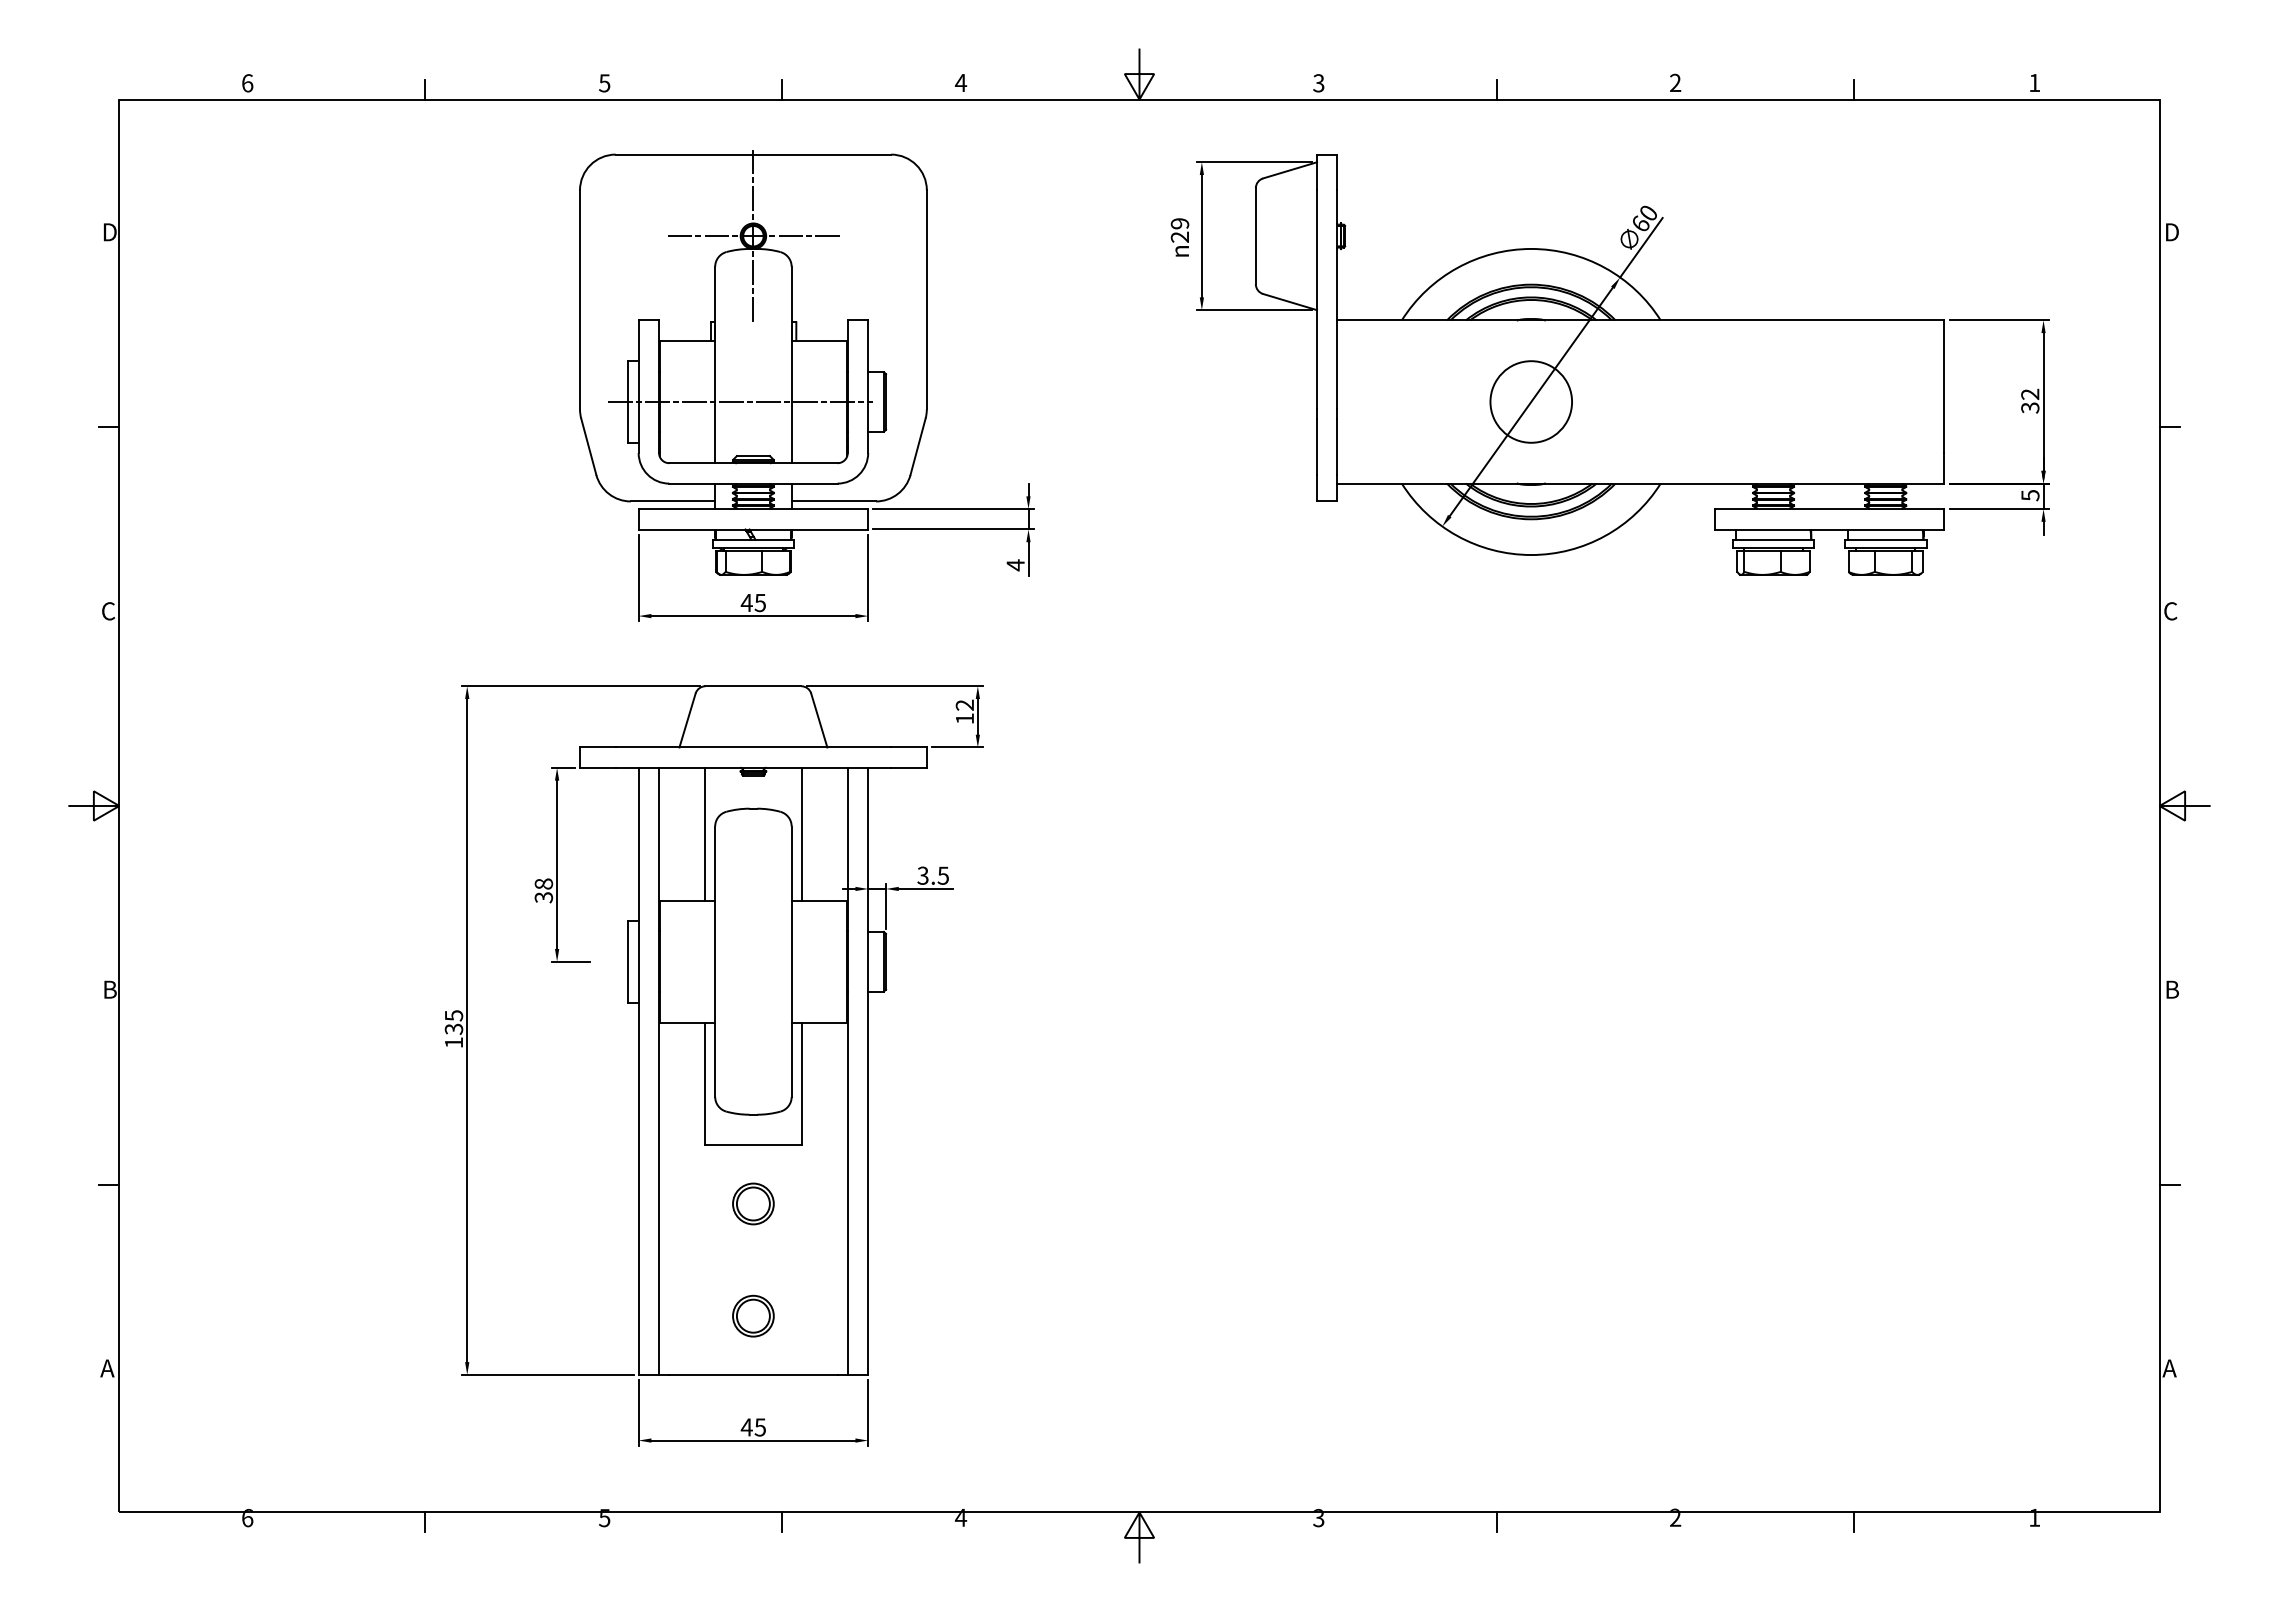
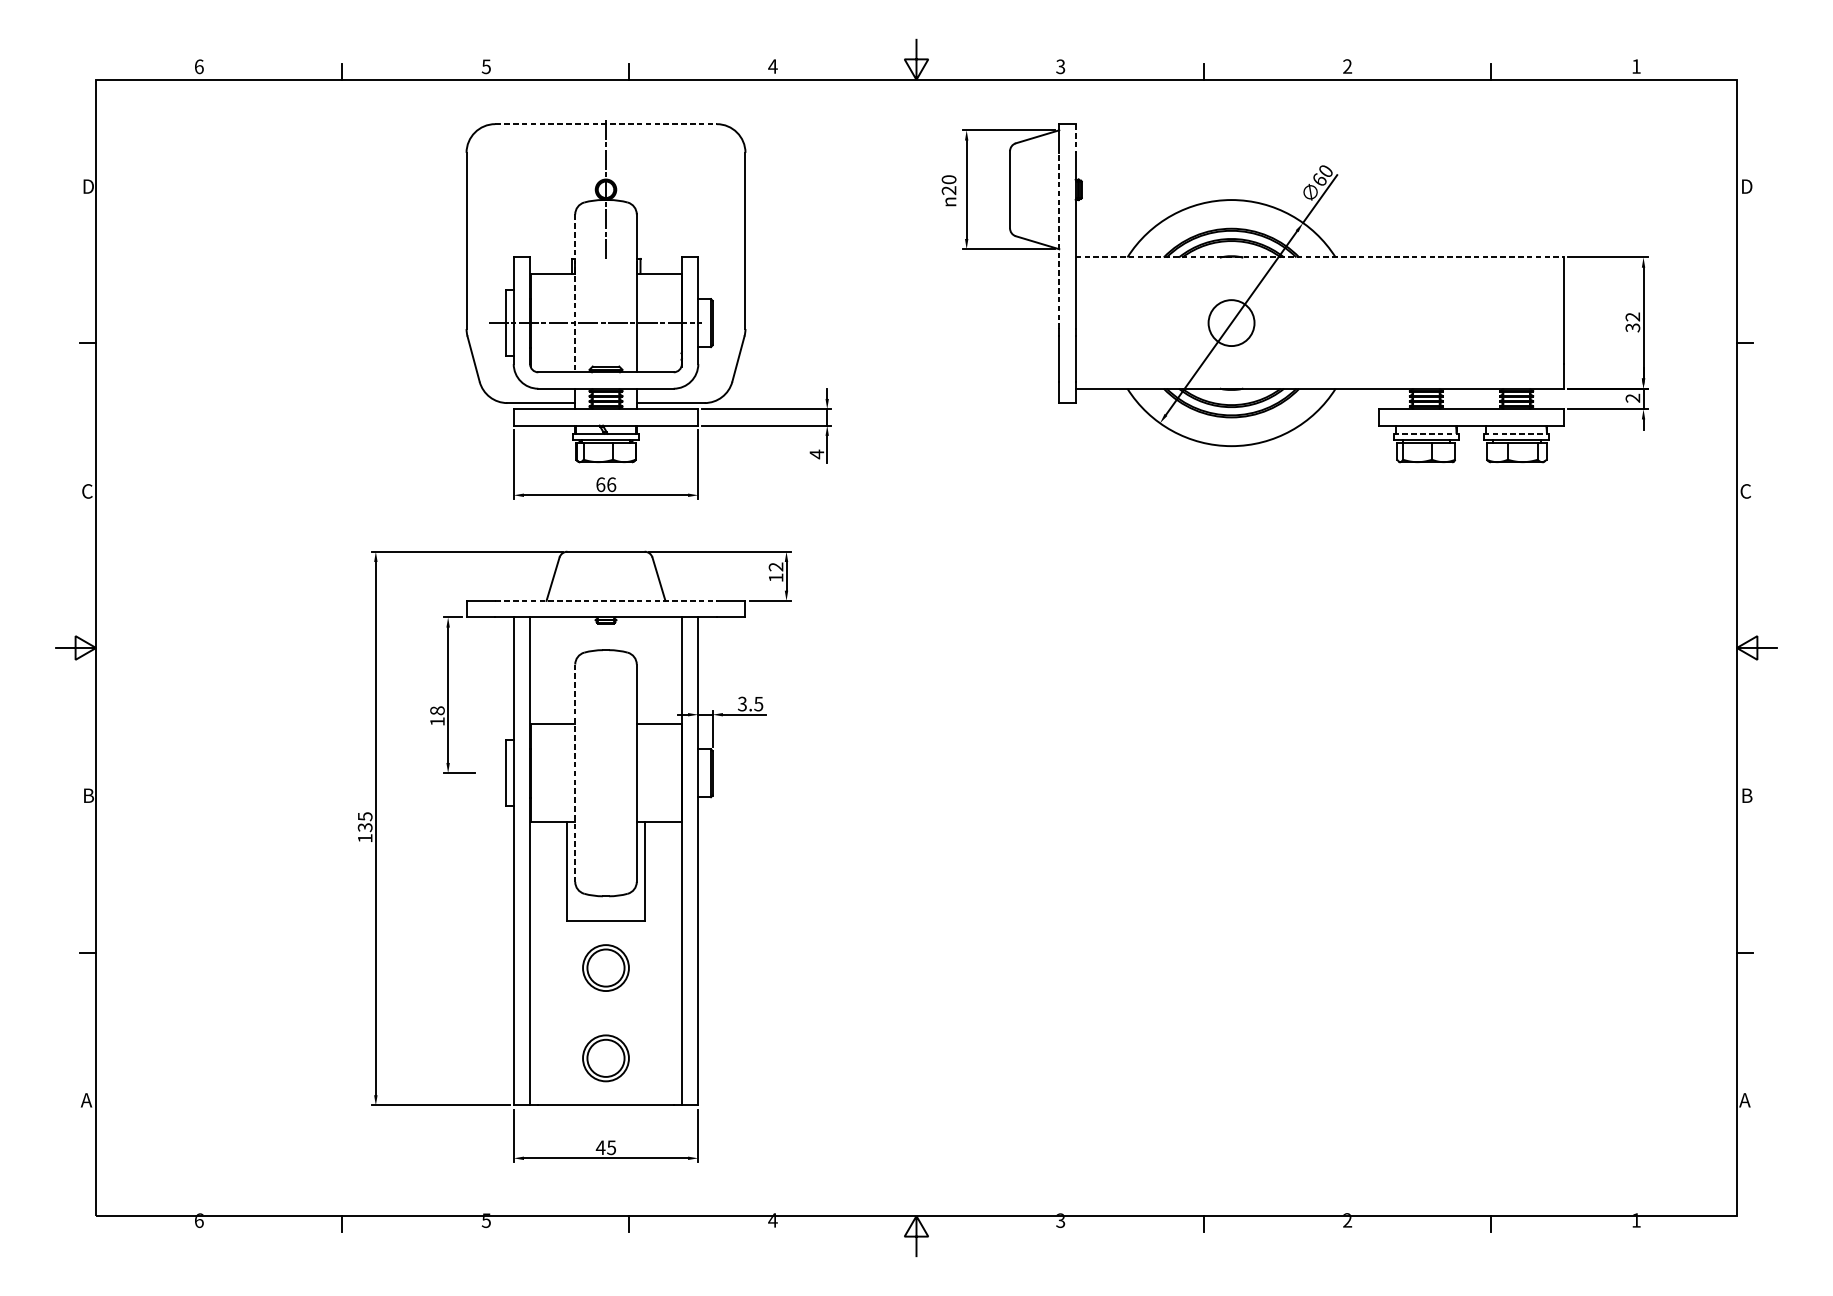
line: (753, 154) -> (606, 124), solid -> dashed
line: (1337, 172) -> (1075, 138), solid -> dashed
text: (1180, 223) -> (949, 179), 29 -> 20
line: (753, 236) -> (606, 190), removed
line: (1317, 299) -> (1059, 240), solid -> dashed
line: (1641, 320) -> (1320, 257), solid -> dashed
line: (715, 365) -> (575, 293), solid -> dashed
circle: (1531, 401) -> (1231, 322), size x0.7
text: (2030, 495) -> (1633, 398), 5 -> 2
line: (1773, 539) -> (1426, 433), solid -> dashed
line: (1885, 539) -> (1516, 433), solid -> dashed
text: (753, 602) -> (606, 484), 45 -> 66
line: (753, 747) -> (606, 600), solid -> dashed
line: (704, 833) -> (566, 670), removed
line: (801, 833) -> (644, 670), removed
text: (543, 897) -> (437, 721), 38 -> 18
line: (715, 962) -> (575, 773), solid -> dashed
part: (753, 1203) -> (606, 967), size x1.4
part: (753, 1315) -> (606, 1057), size x1.4

